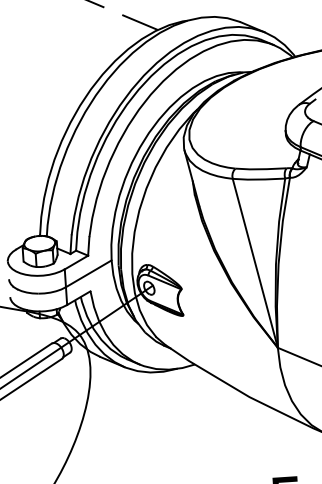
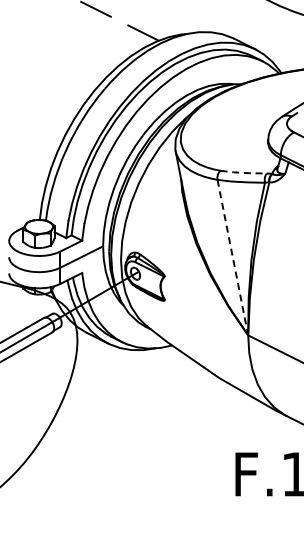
line: (260, 168) -> (243, 172), solid -> dashed
line: (254, 264) -> (232, 258), solid -> dashed

